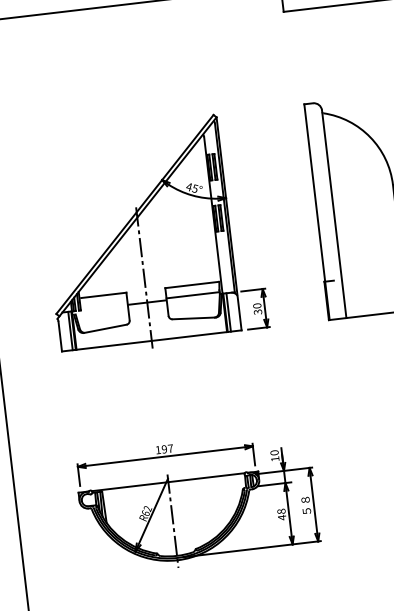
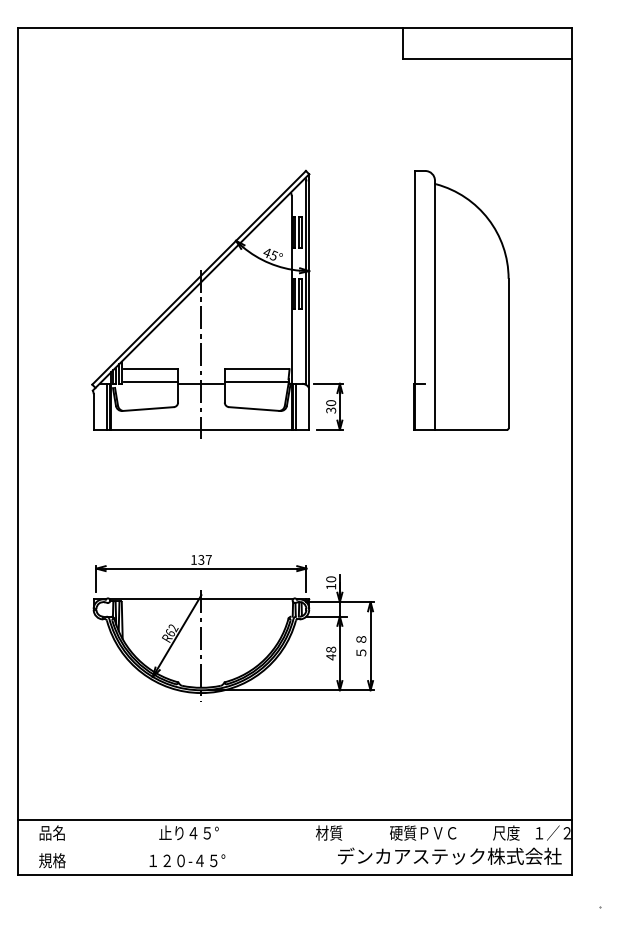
line: (105, 305) -> (151, 381), added
text: (164, 448) -> (201, 559), 197 -> 137

